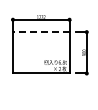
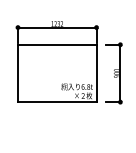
line: (40, 32) -> (56, 45), dashed -> solid

